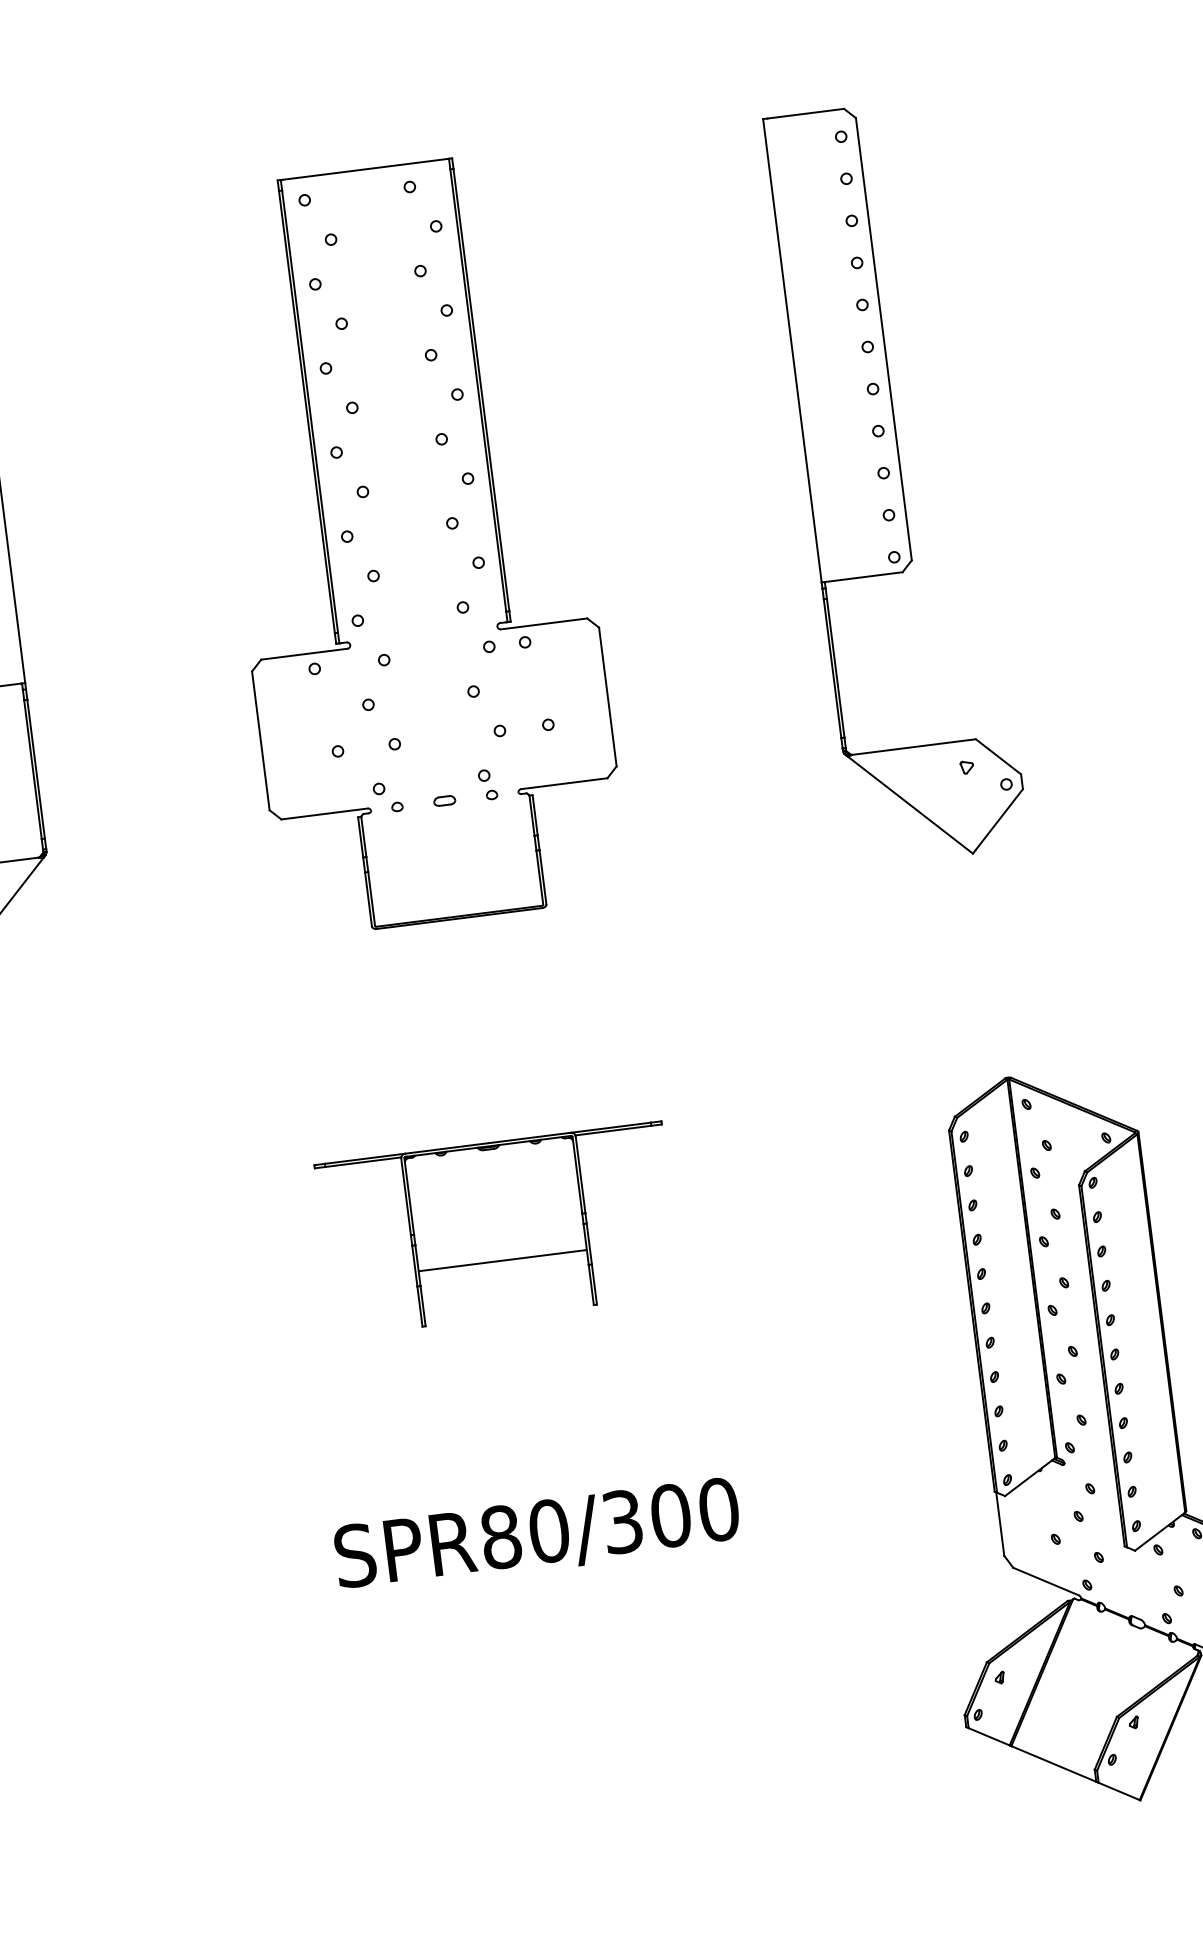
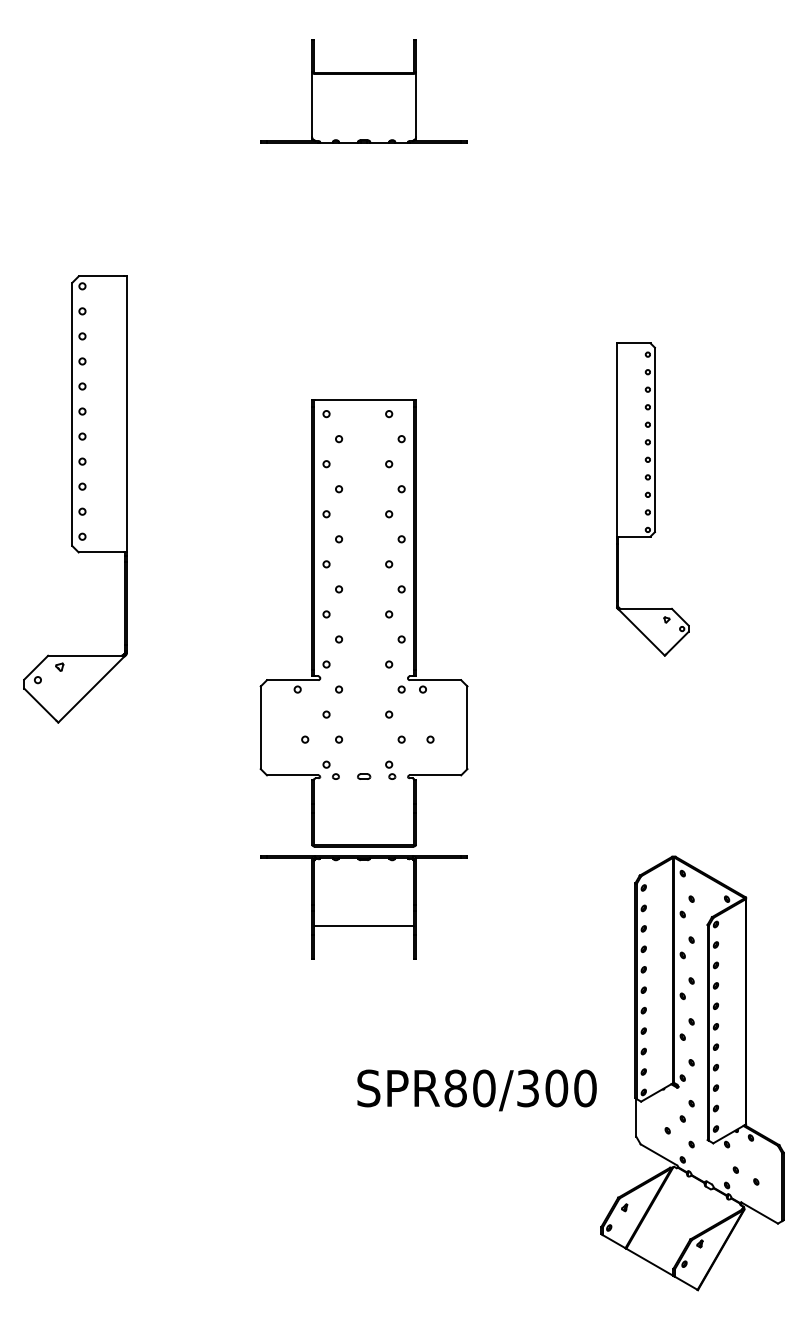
part: (896, 482) -> (652, 499), size x0.7
part: (411, 544) -> (363, 623), moved
text: (536, 1536) -> (476, 1090), moved

